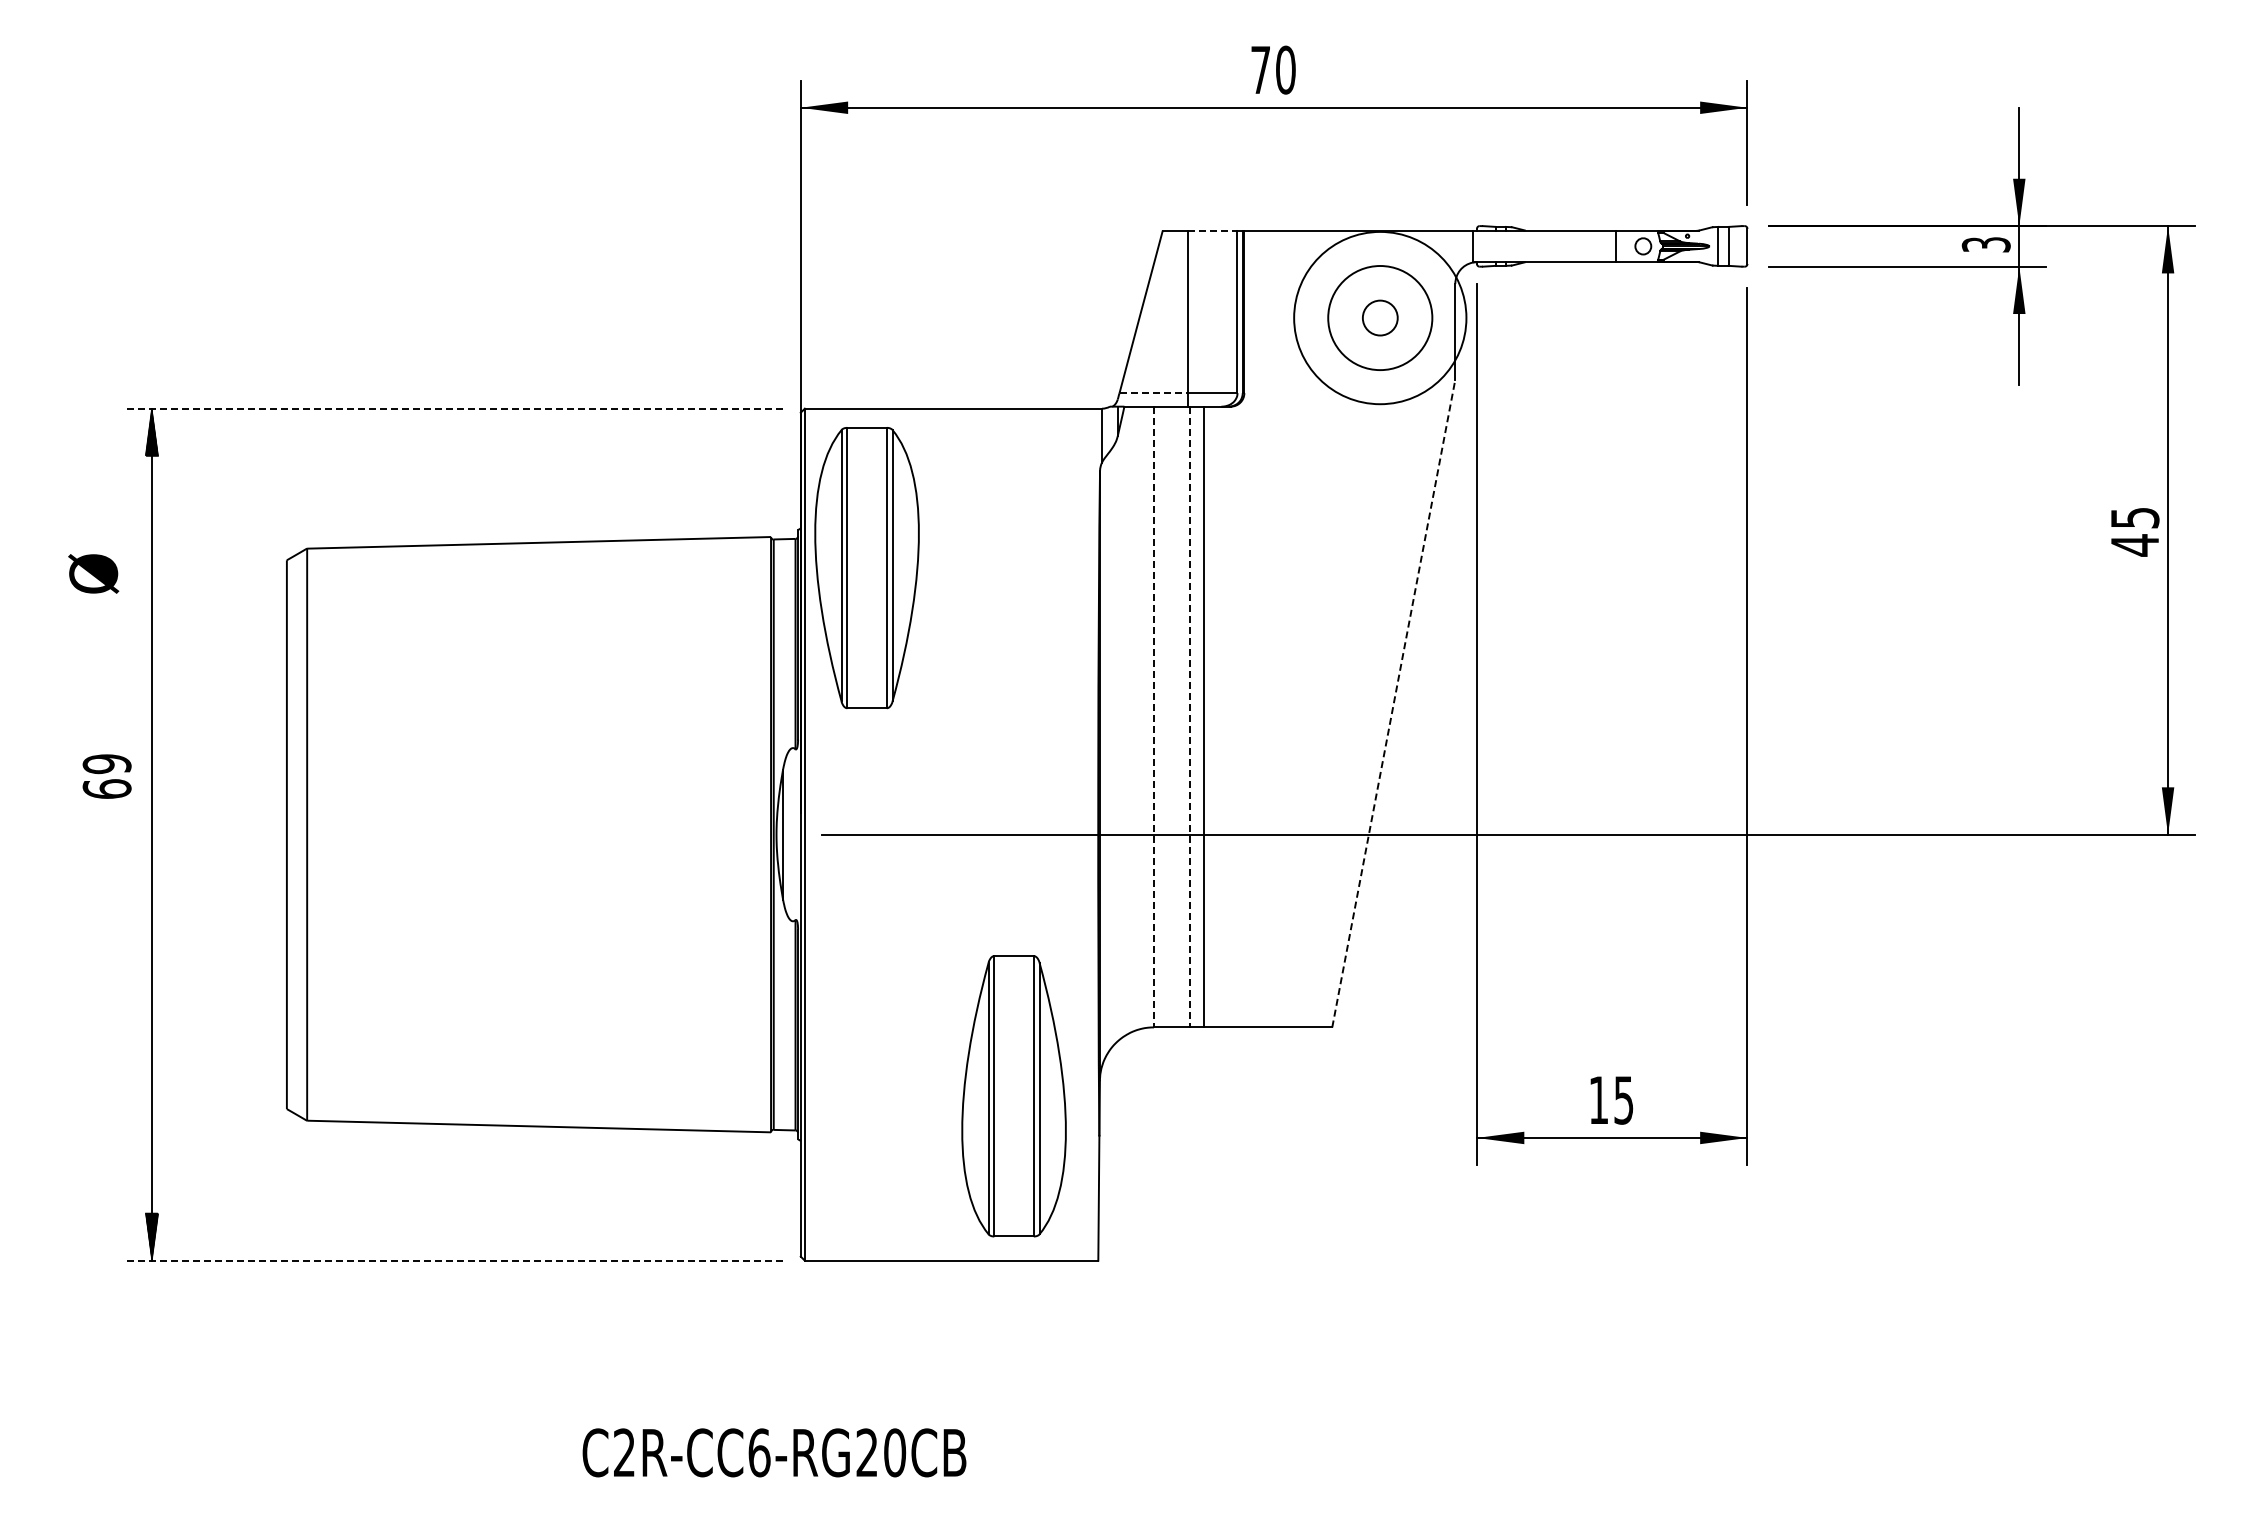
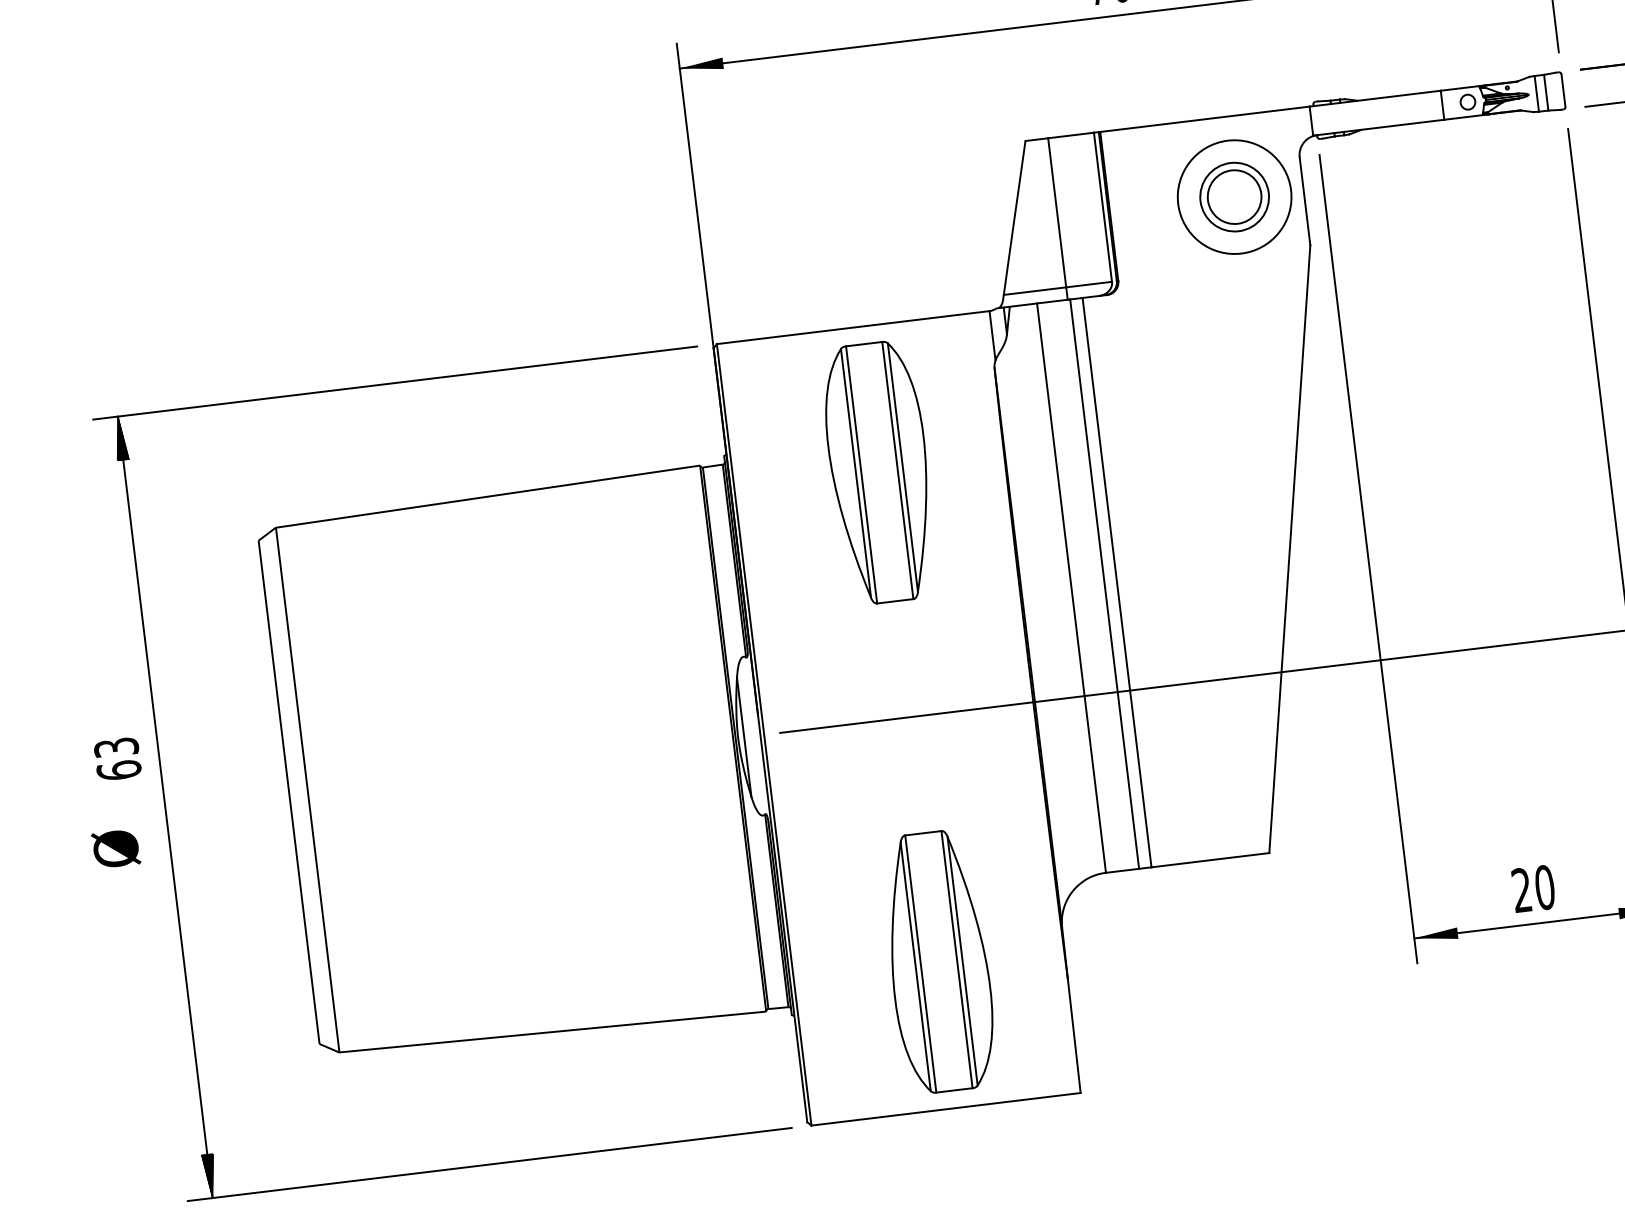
line: (1212, 230) -> (1071, 135), dashed -> solid
circle: (1379, 317) -> (1233, 196), size x0.71
circle: (1380, 317) -> (1234, 196), size x0.71
circle: (1380, 318) -> (1234, 197), size x1.67
line: (1154, 393) -> (1035, 291), dashed -> solid
line: (453, 408) -> (394, 382), dashed -> solid
part: (866, 568) -> (879, 473), moved
text: (93, 573) -> (115, 848), moved
line: (1393, 703) -> (1289, 549), dashed -> solid
line: (1154, 717) -> (1071, 588), dashed -> solid
line: (1190, 717) -> (1104, 584), dashed -> solid
text: (106, 764) -> (115, 747), 69 -> 63
part: (1013, 1096) -> (938, 962), moved
text: (1611, 1099) -> (1533, 888), 15 -> 20
line: (453, 1260) -> (489, 1164), dashed -> solid

